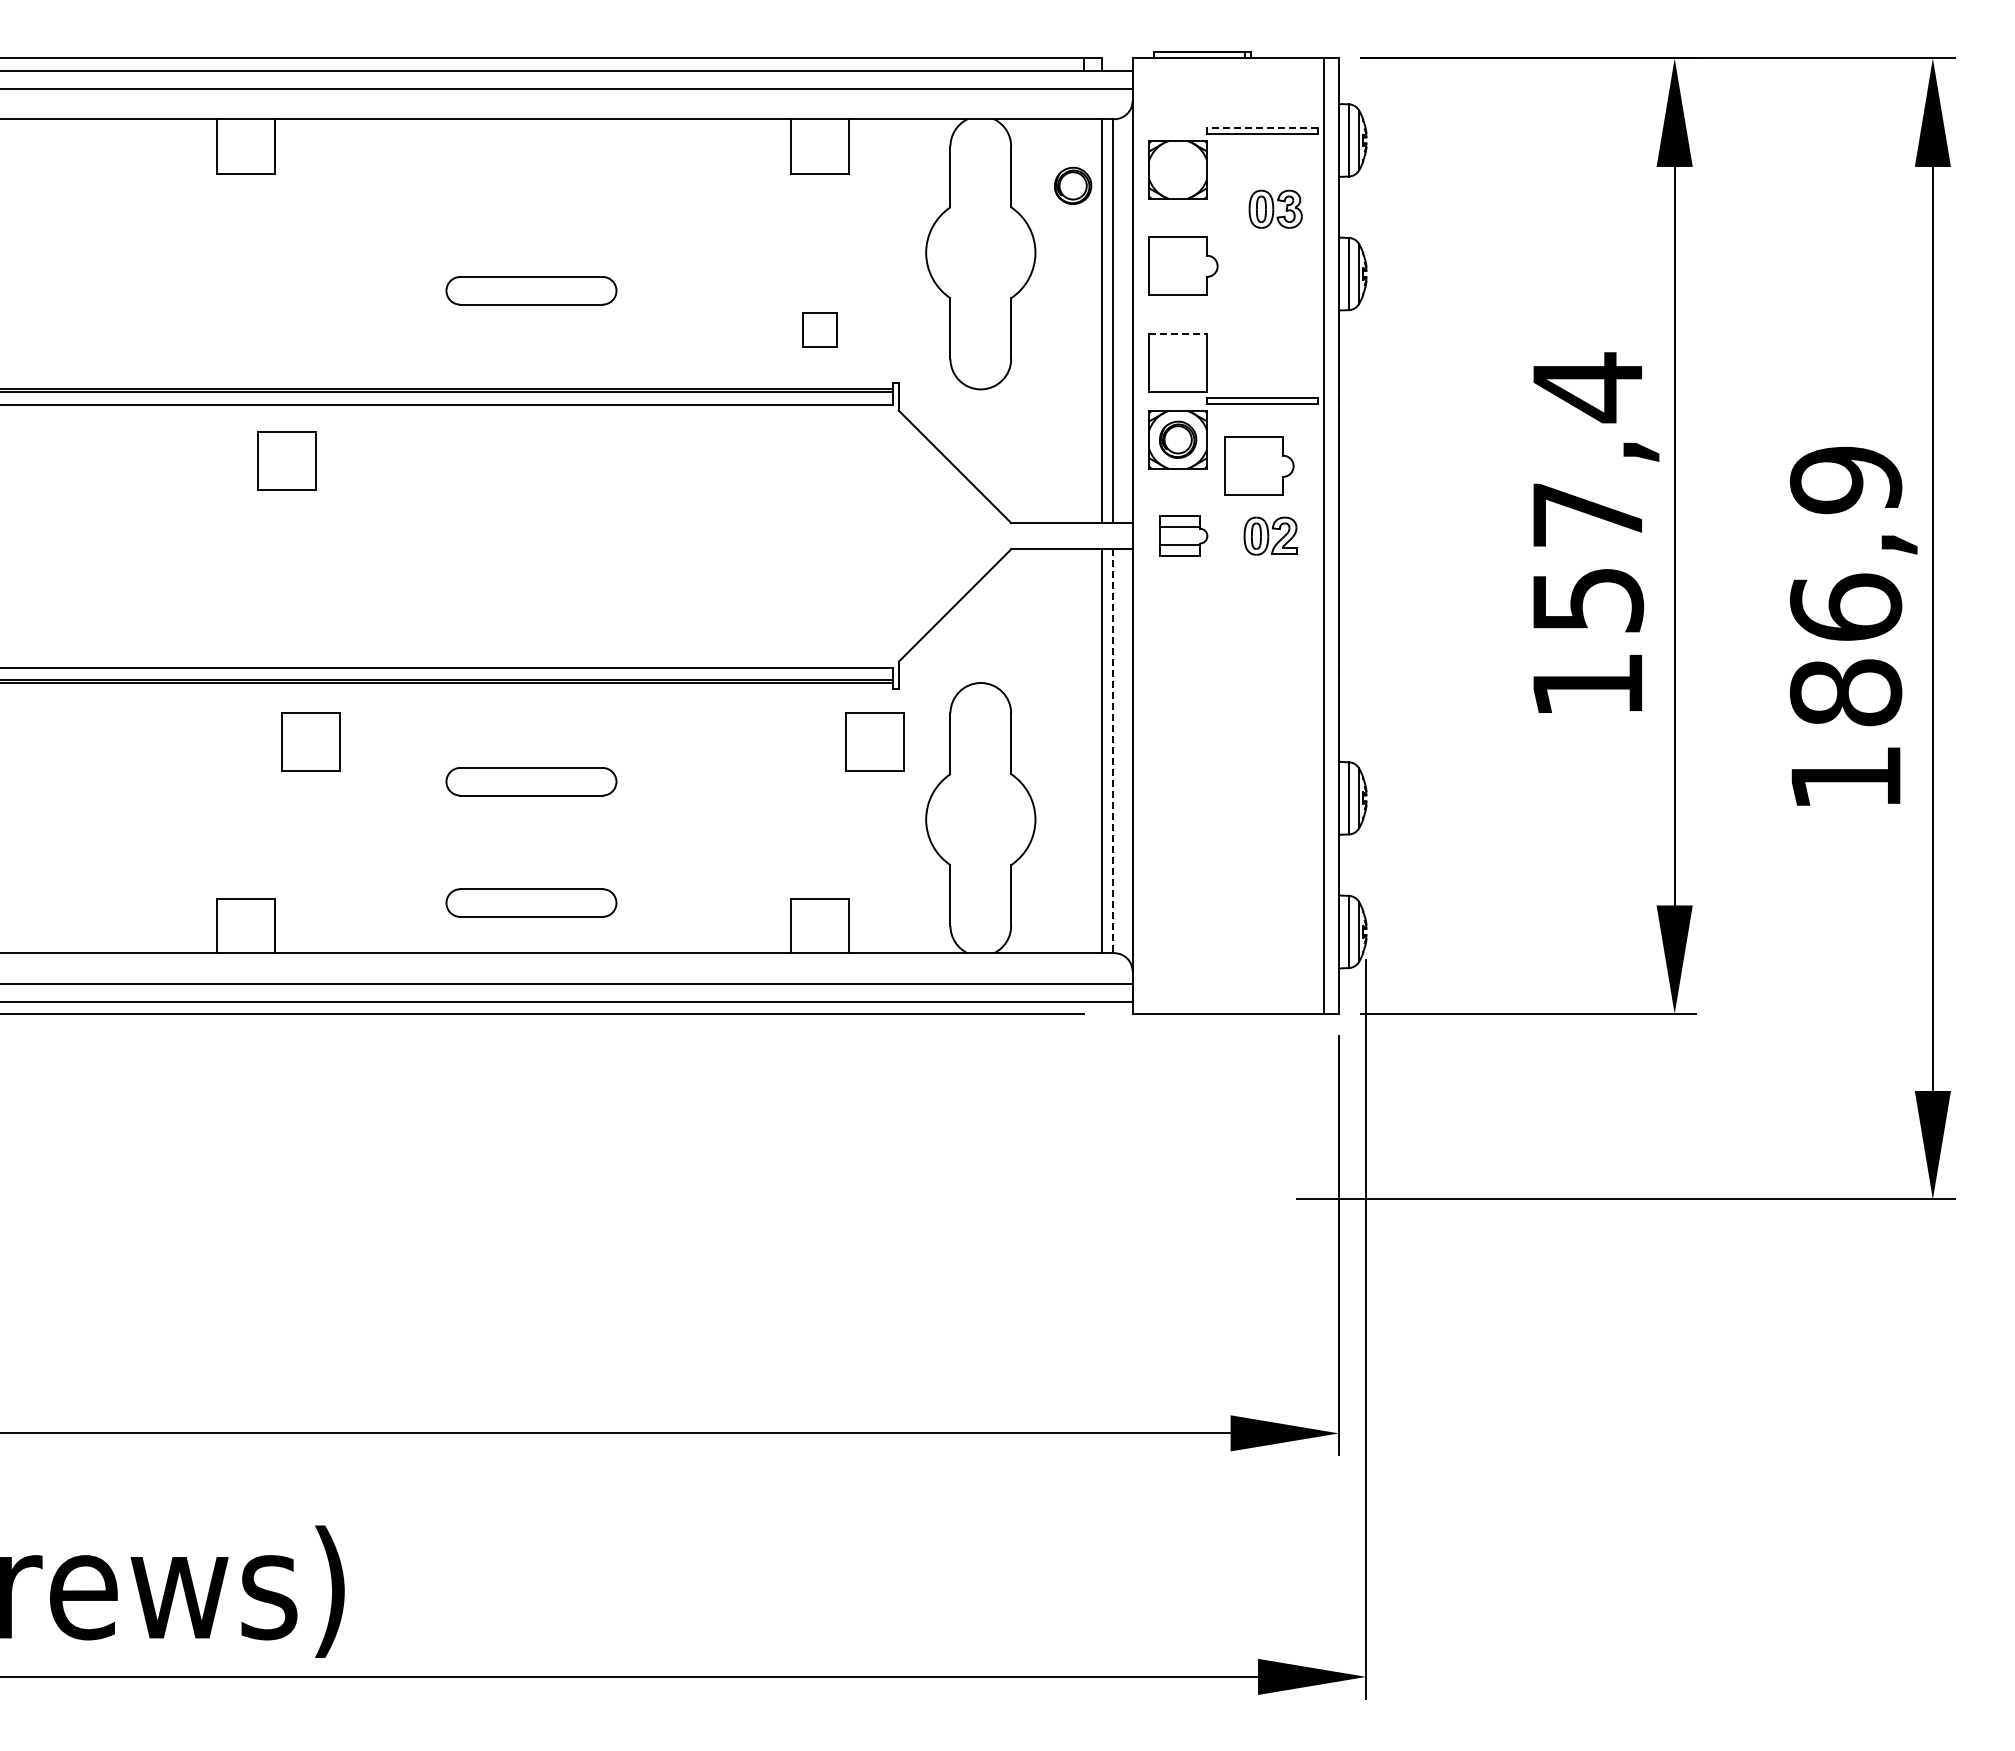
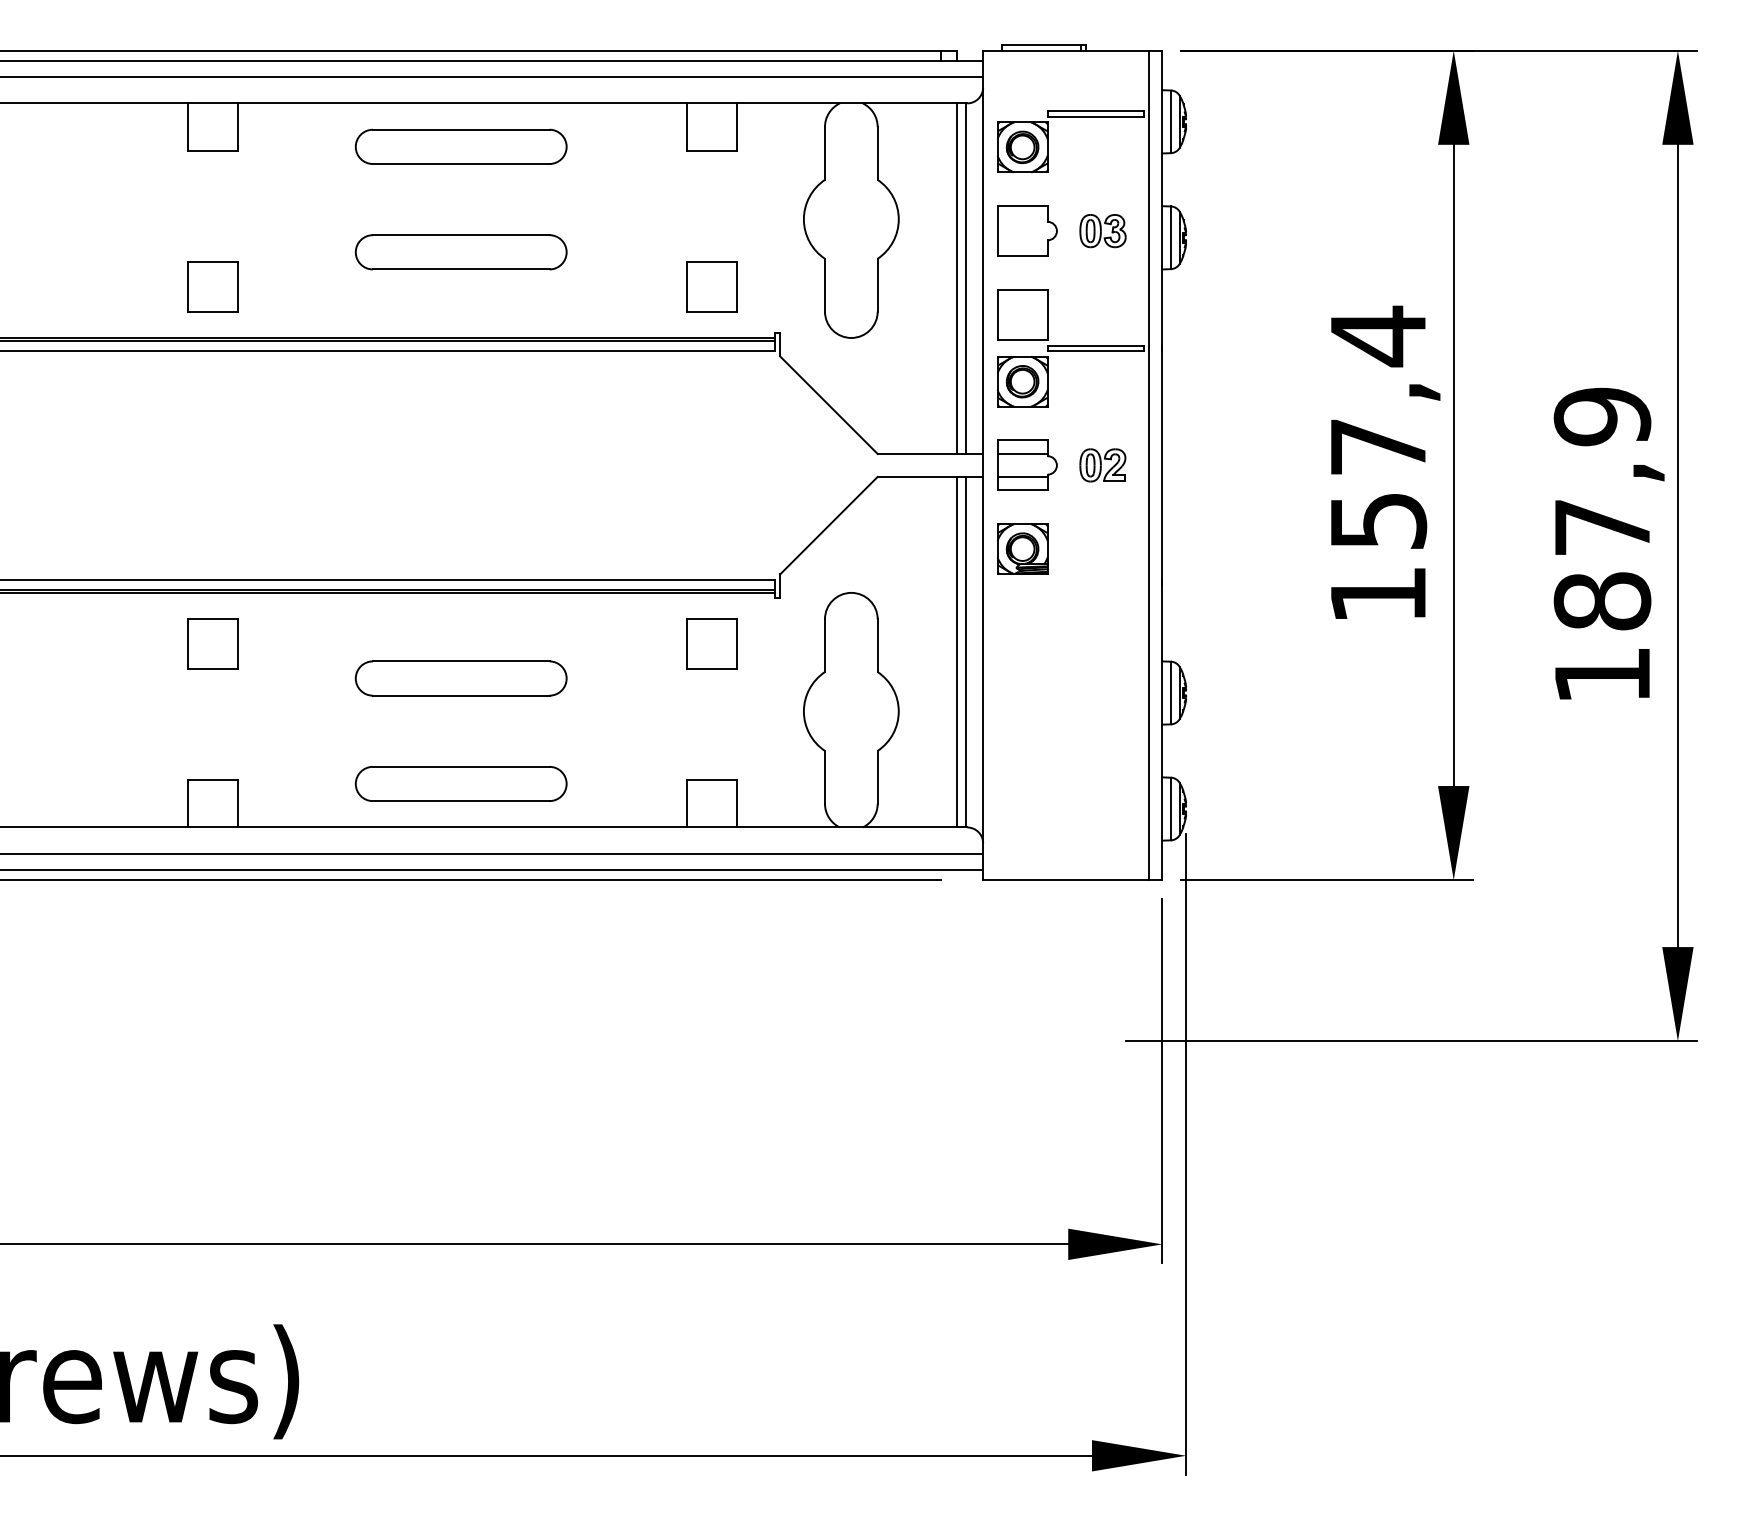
line: (1261, 128) -> (1095, 111), dashed -> solid
part: (531, 168) -> (461, 146), added
part: (1073, 185) -> (1022, 147), moved
part: (1275, 208) -> (1102, 230), moved
part: (531, 290) -> (461, 252), size x1.43
part: (819, 329) -> (711, 285), size x1.67
line: (1178, 333) -> (1022, 289), dashed -> solid
part: (286, 460) -> (212, 285), moved
part: (1259, 465) -> (1093, 404), removed
part: (1183, 535) -> (1027, 464), size x1.43
text: (1845, 606) -> (1602, 526), 186,9 -> 187,9
part: (1177, 632) -> (1022, 549), added
part: (310, 741) -> (212, 643), moved
part: (874, 741) -> (711, 643), moved
line: (1113, 751) -> (966, 652), dashed -> solid
part: (531, 781) -> (461, 678), size x1.43
part: (531, 902) -> (461, 783), size x1.43

